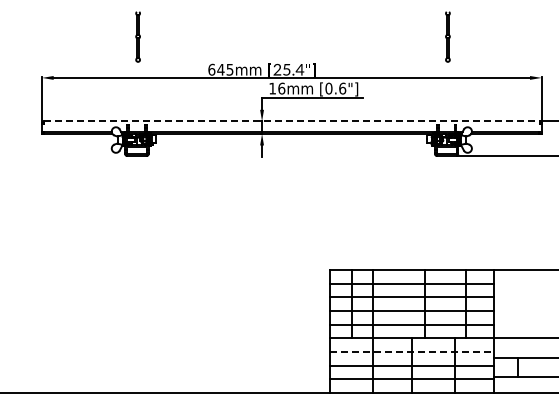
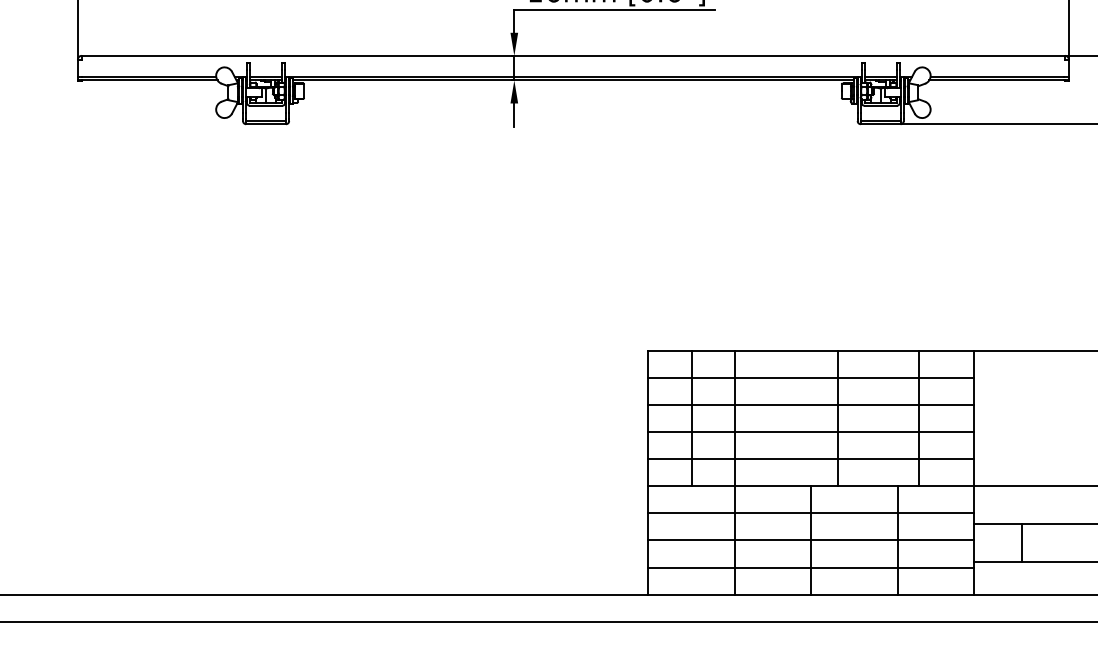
line: (291, 121) -> (572, 55), dashed -> solid
line: (411, 352) -> (810, 514), dashed -> solid

